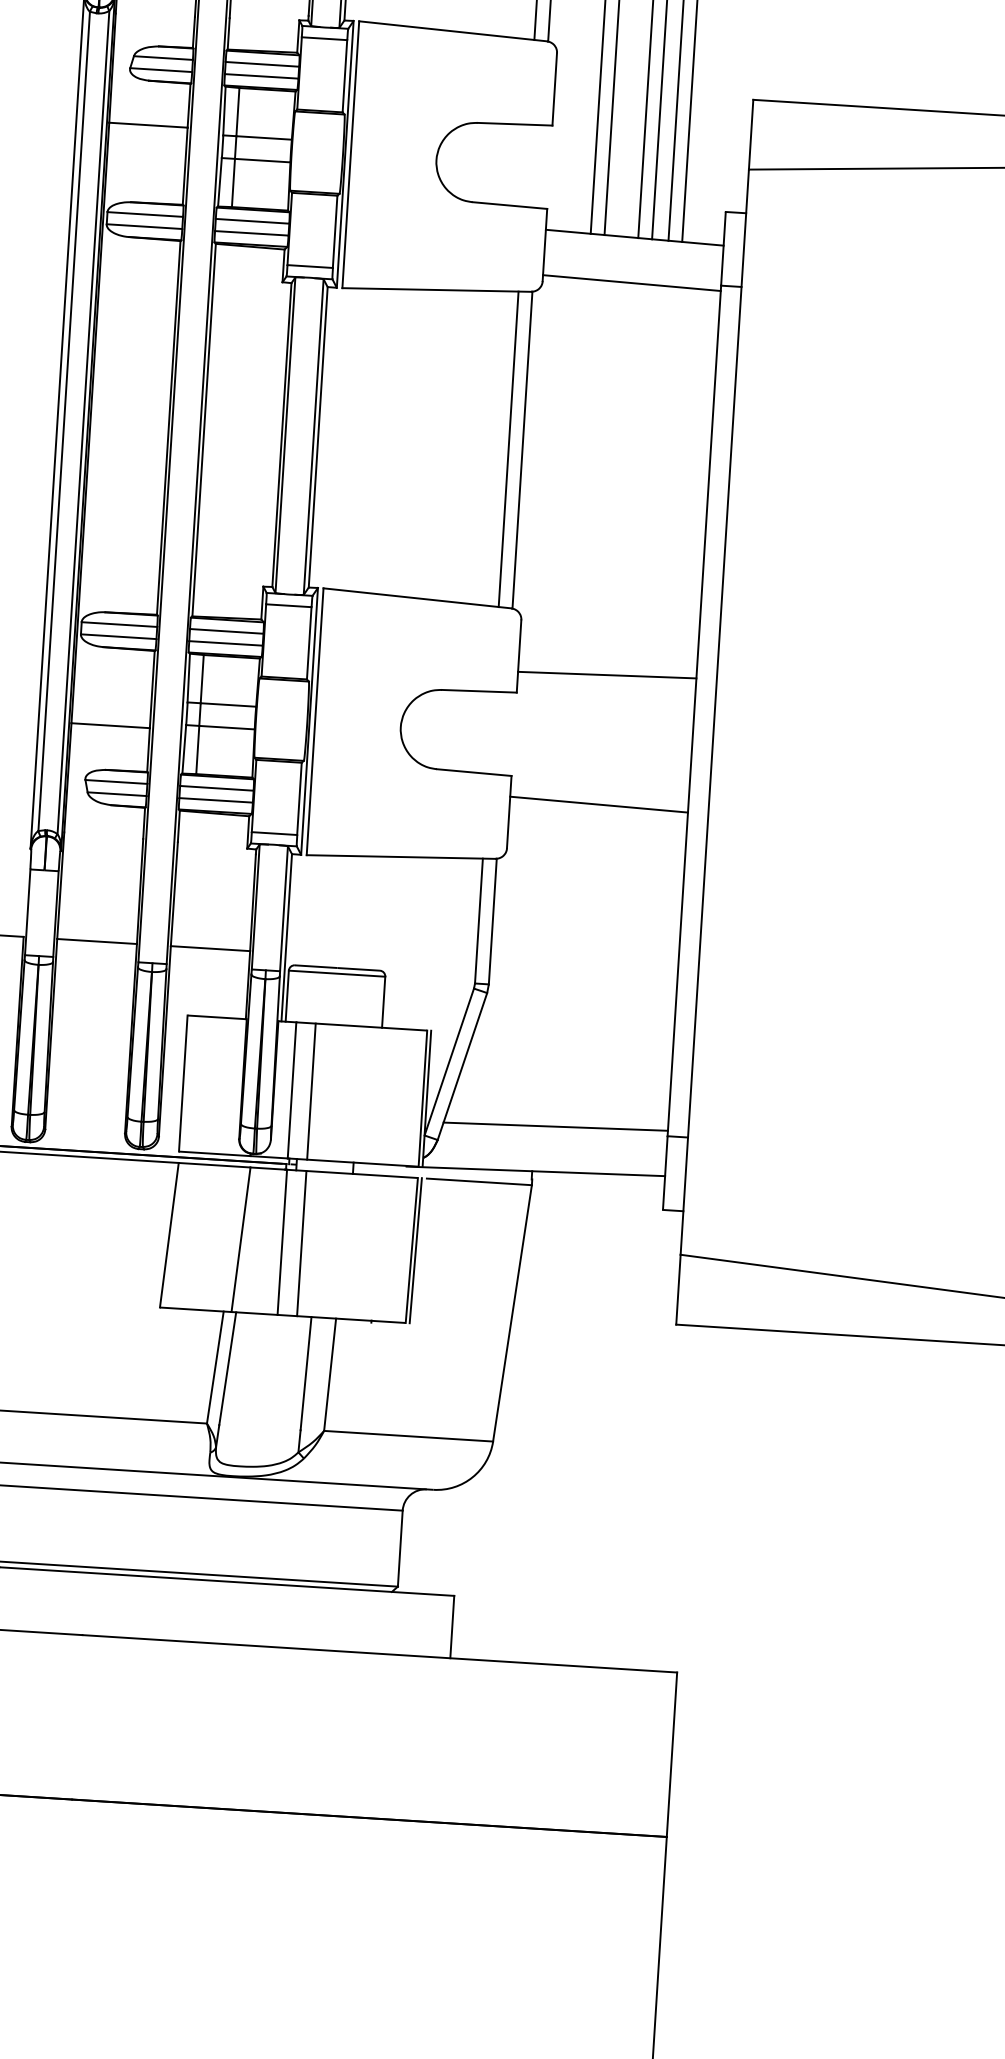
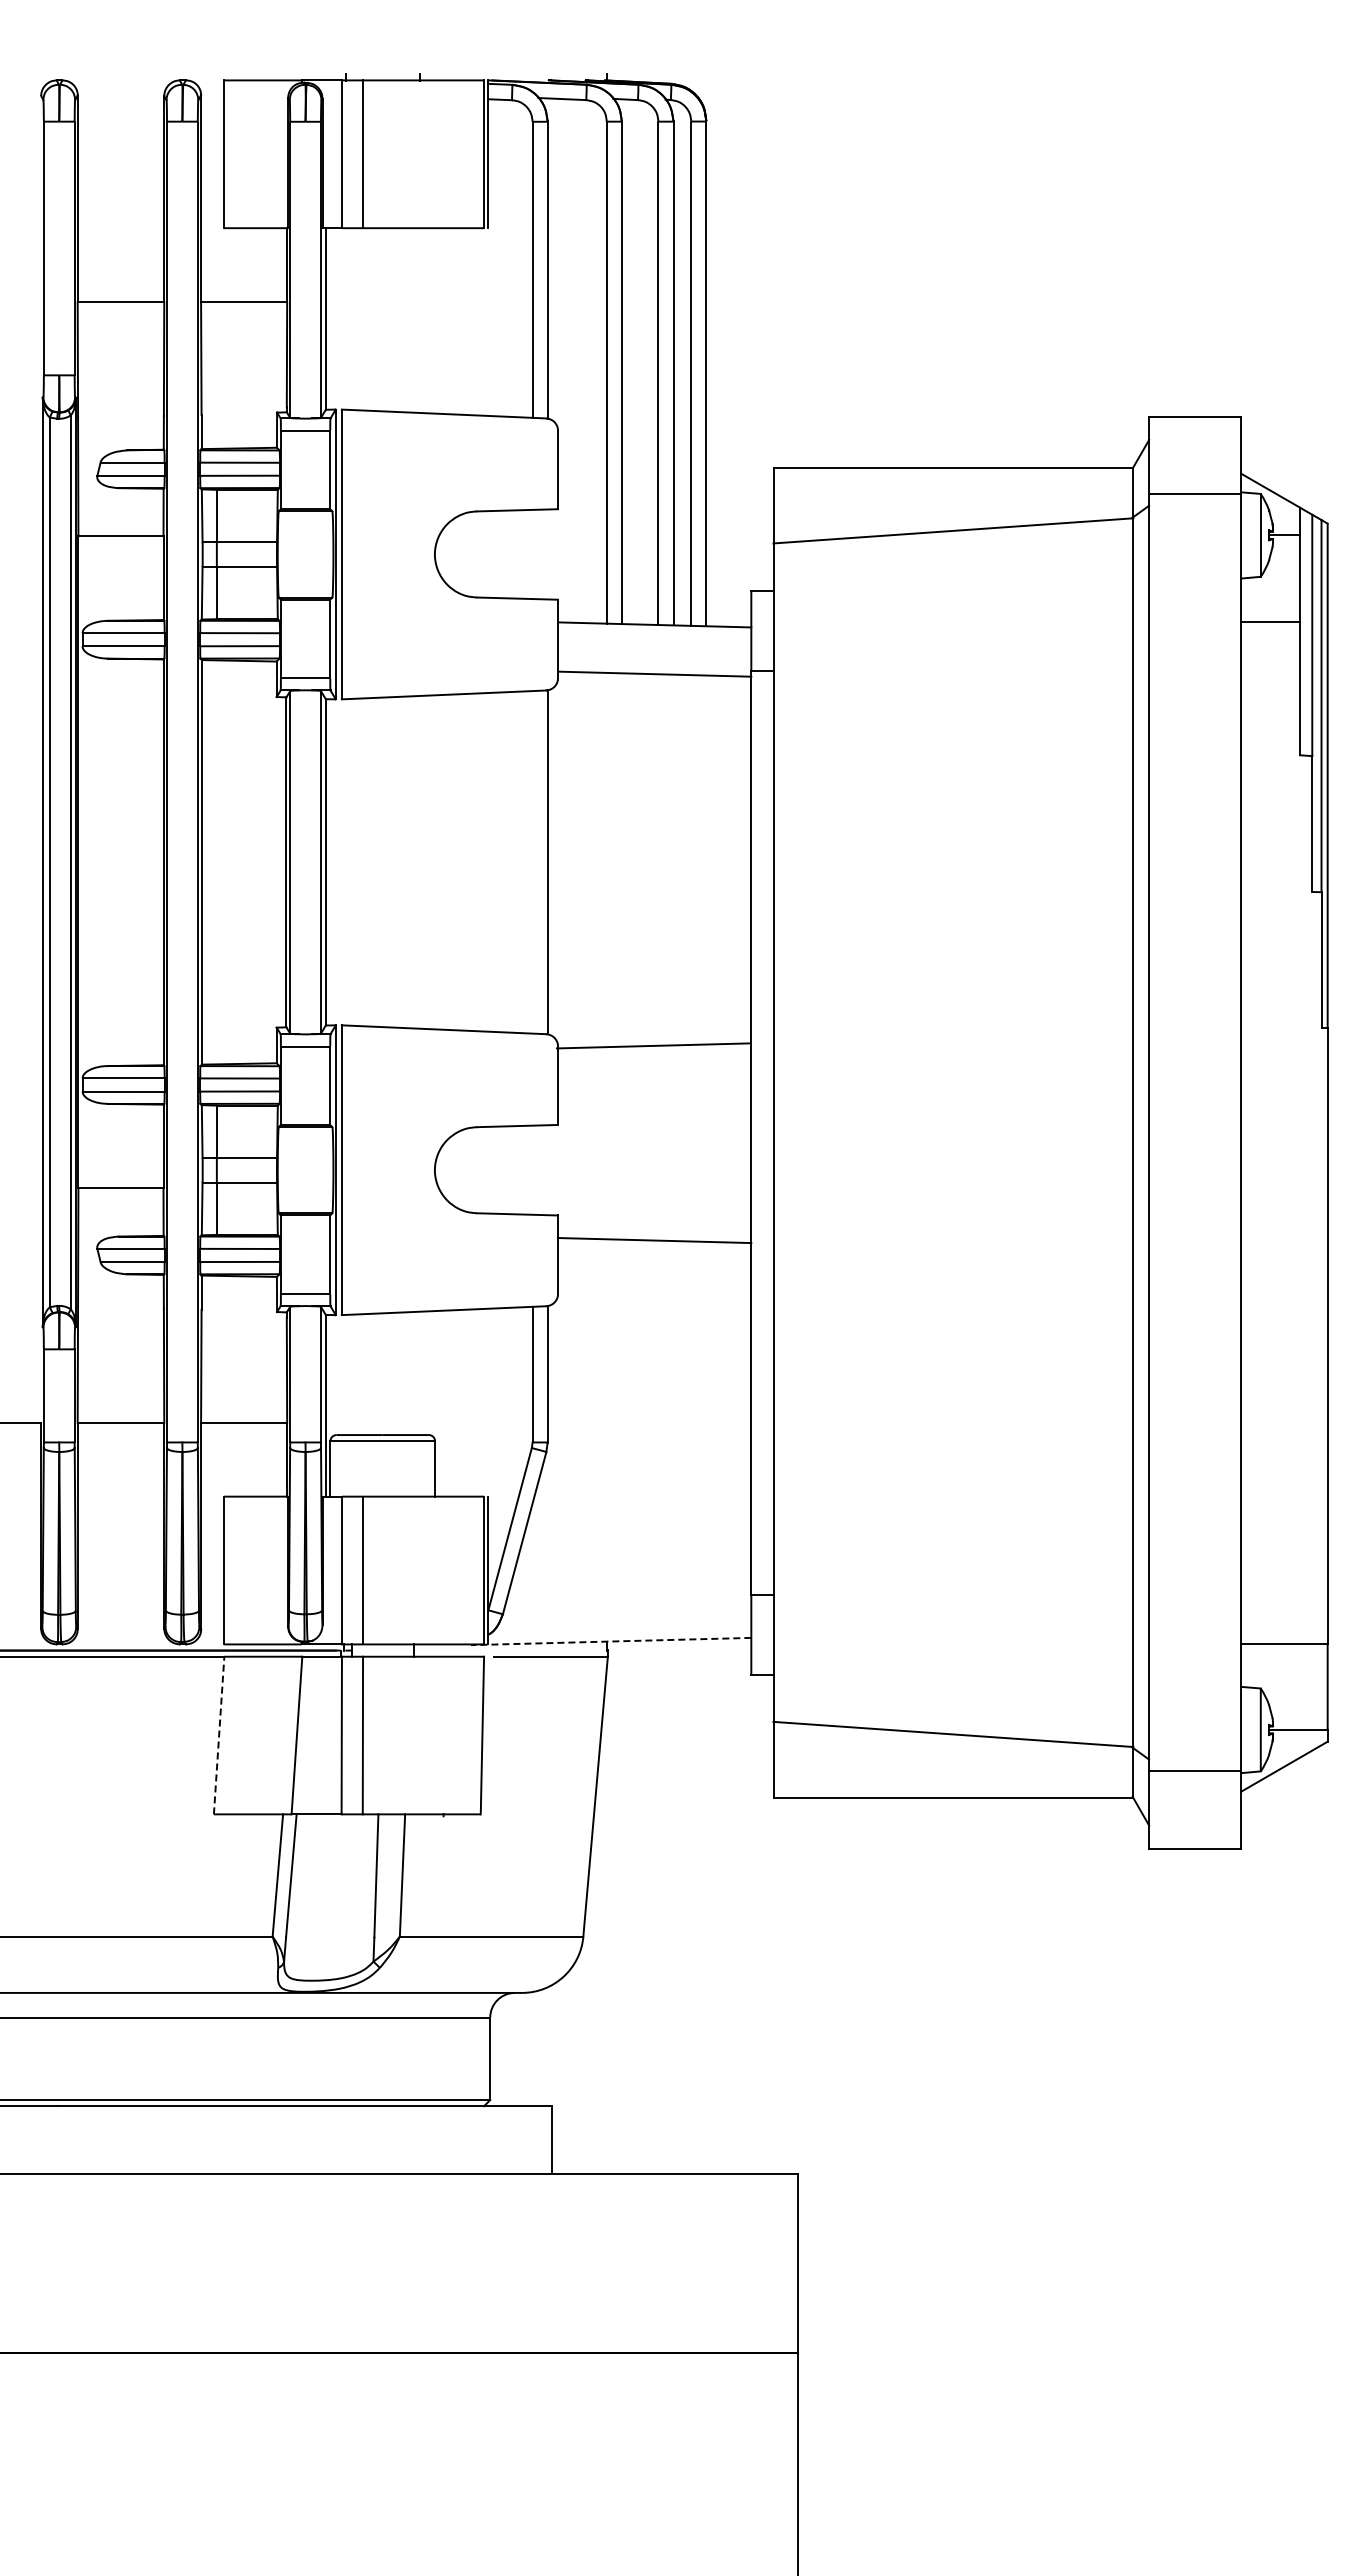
line: (508, 449) -> (532, 862), removed
line: (607, 674) -> (653, 1045), moved
line: (555, 1126) -> (629, 1591), removed
line: (535, 1171) -> (610, 1641), solid -> dashed
line: (169, 1235) -> (219, 1735), solid -> dashed
line: (415, 1250) -> (486, 1735), removed

